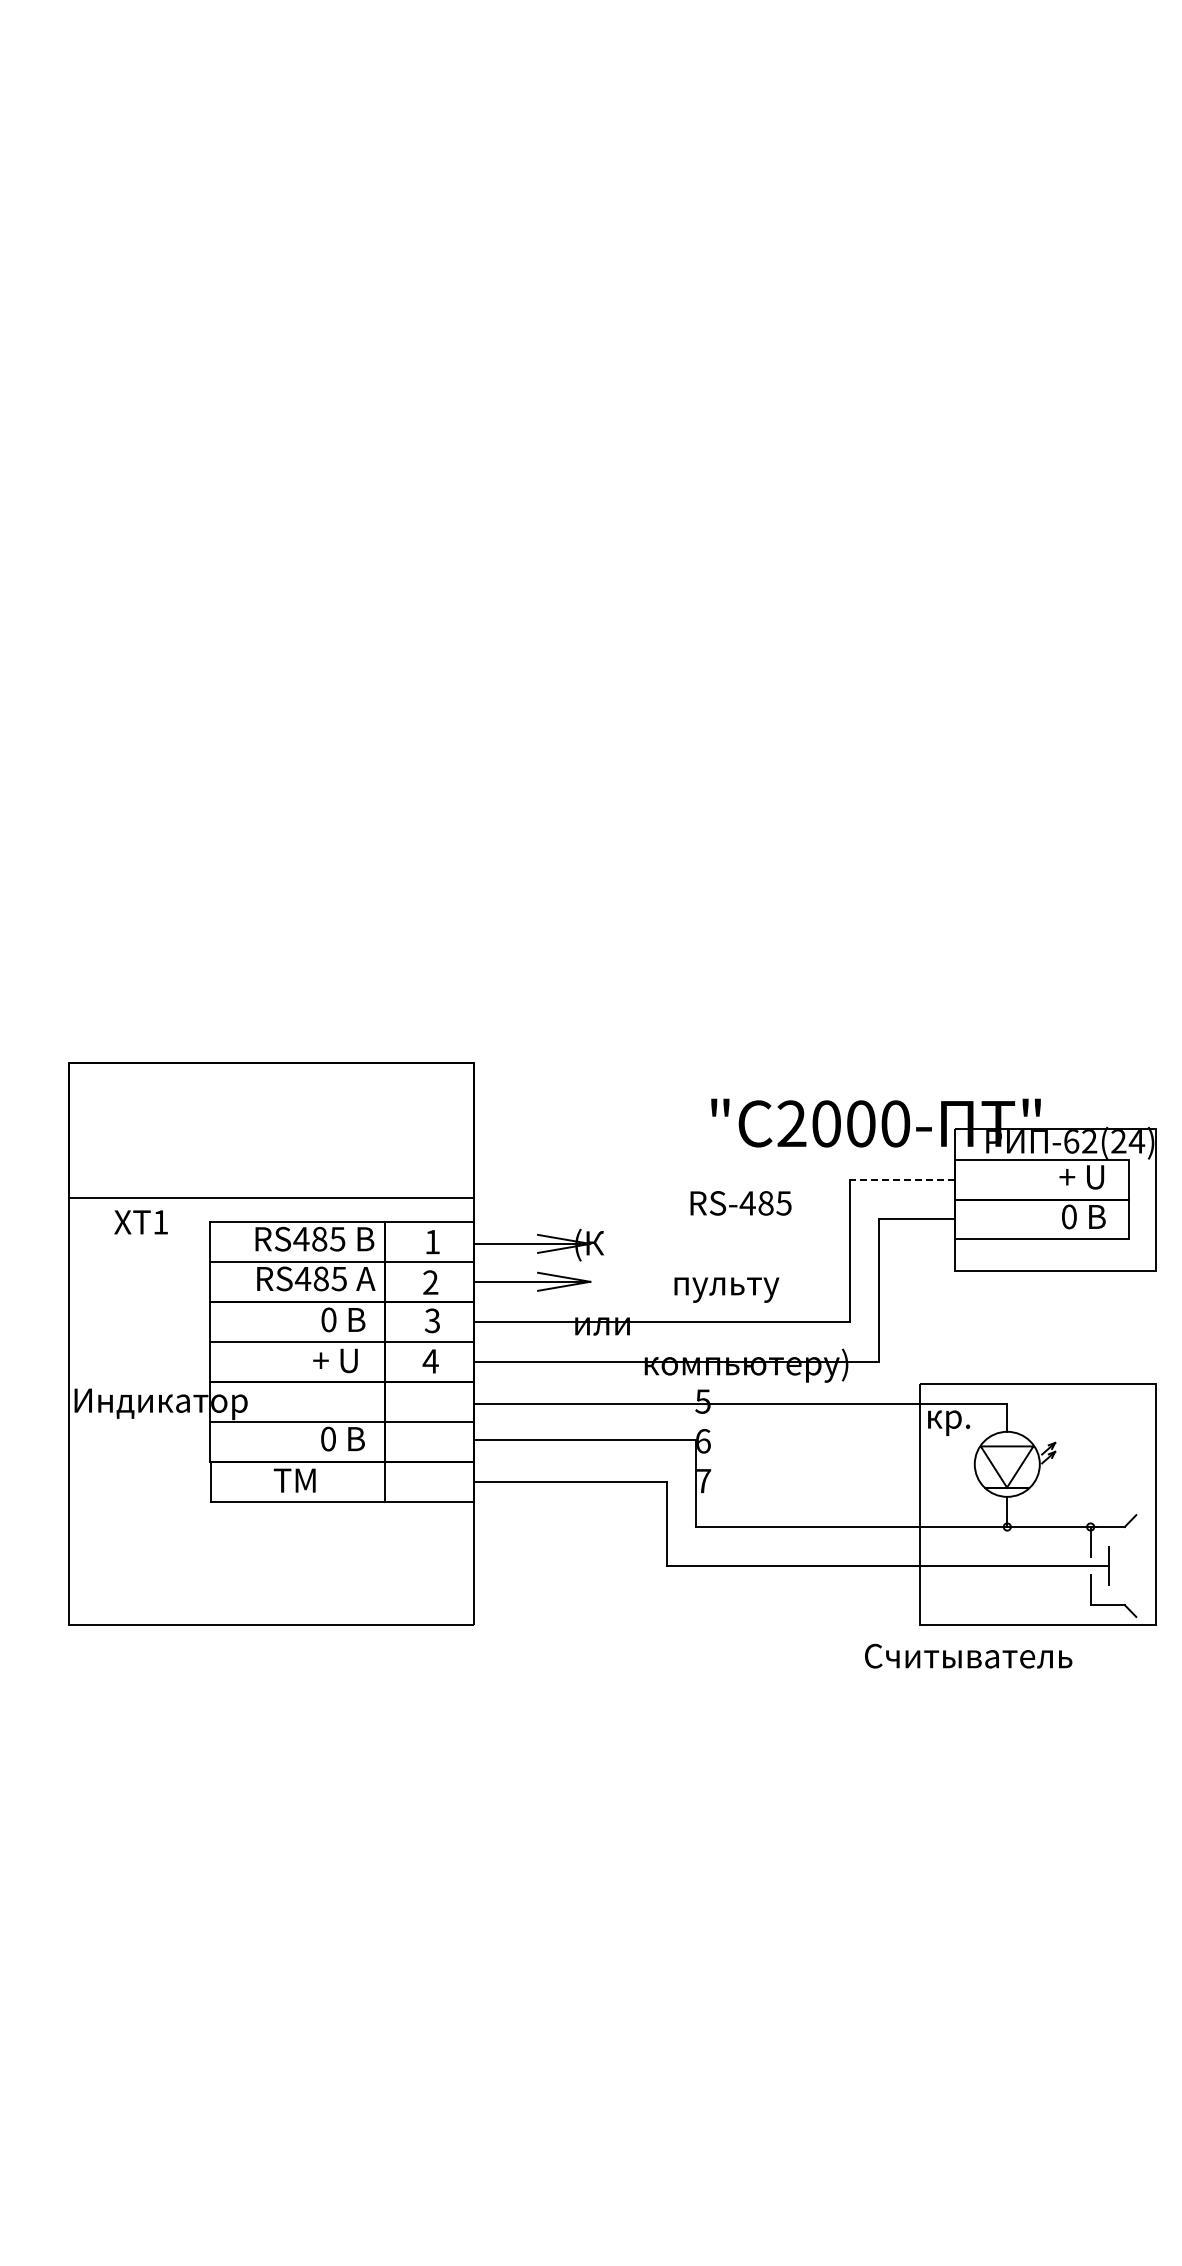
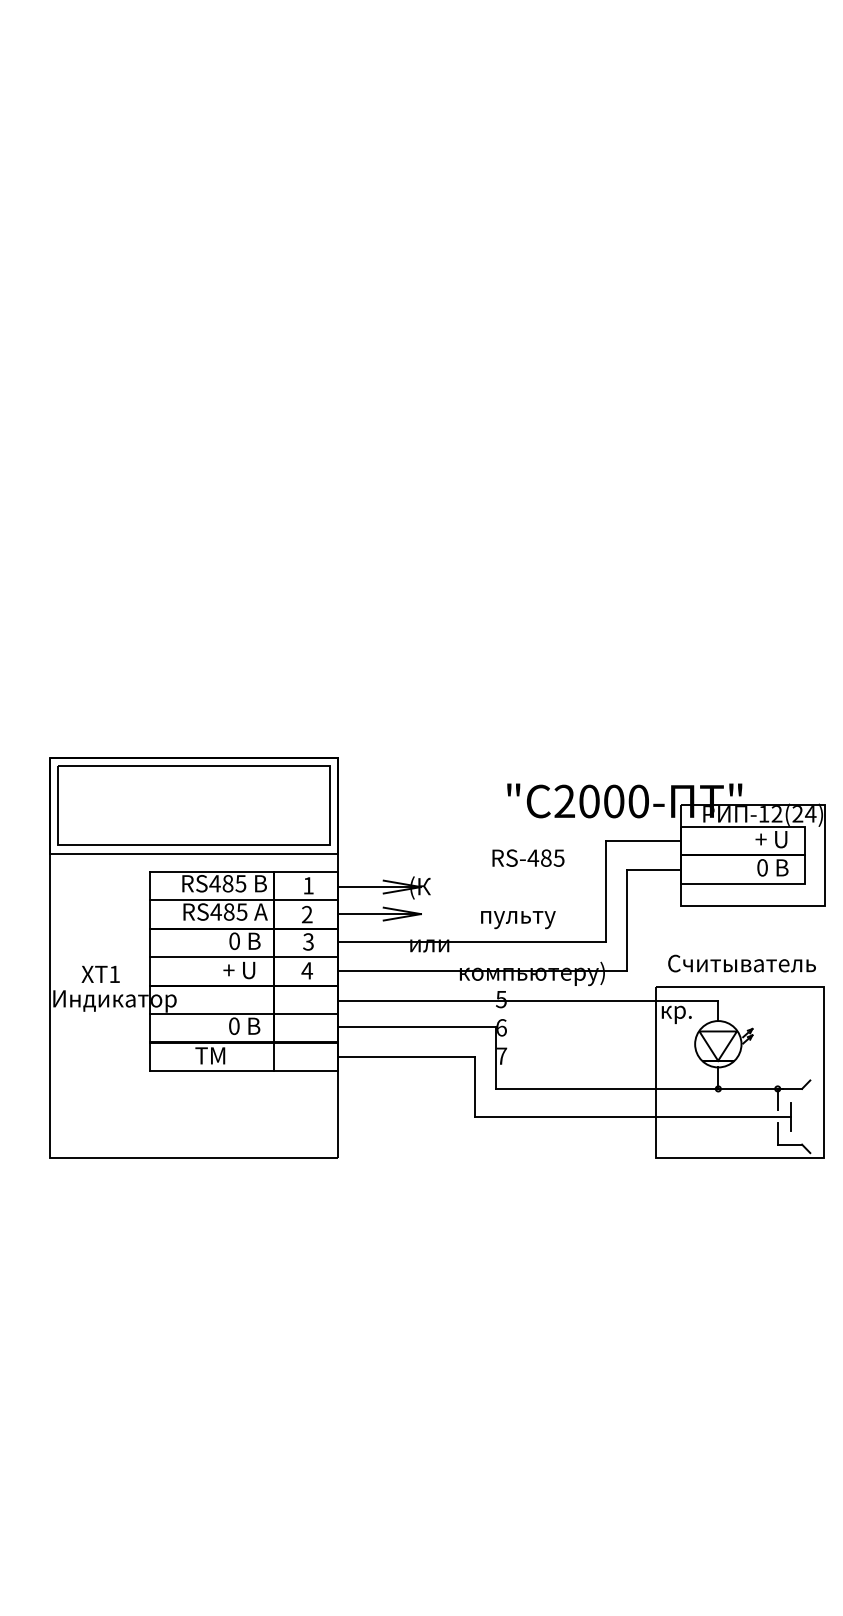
part: (271, 1129) -> (193, 805), added
text: (1071, 1141) -> (764, 814), -62(24) -> -12(24)
line: (902, 1179) -> (643, 841), dashed -> solid
text: (140, 1222) -> (100, 974), moved
text: (968, 1655) -> (741, 963), moved

